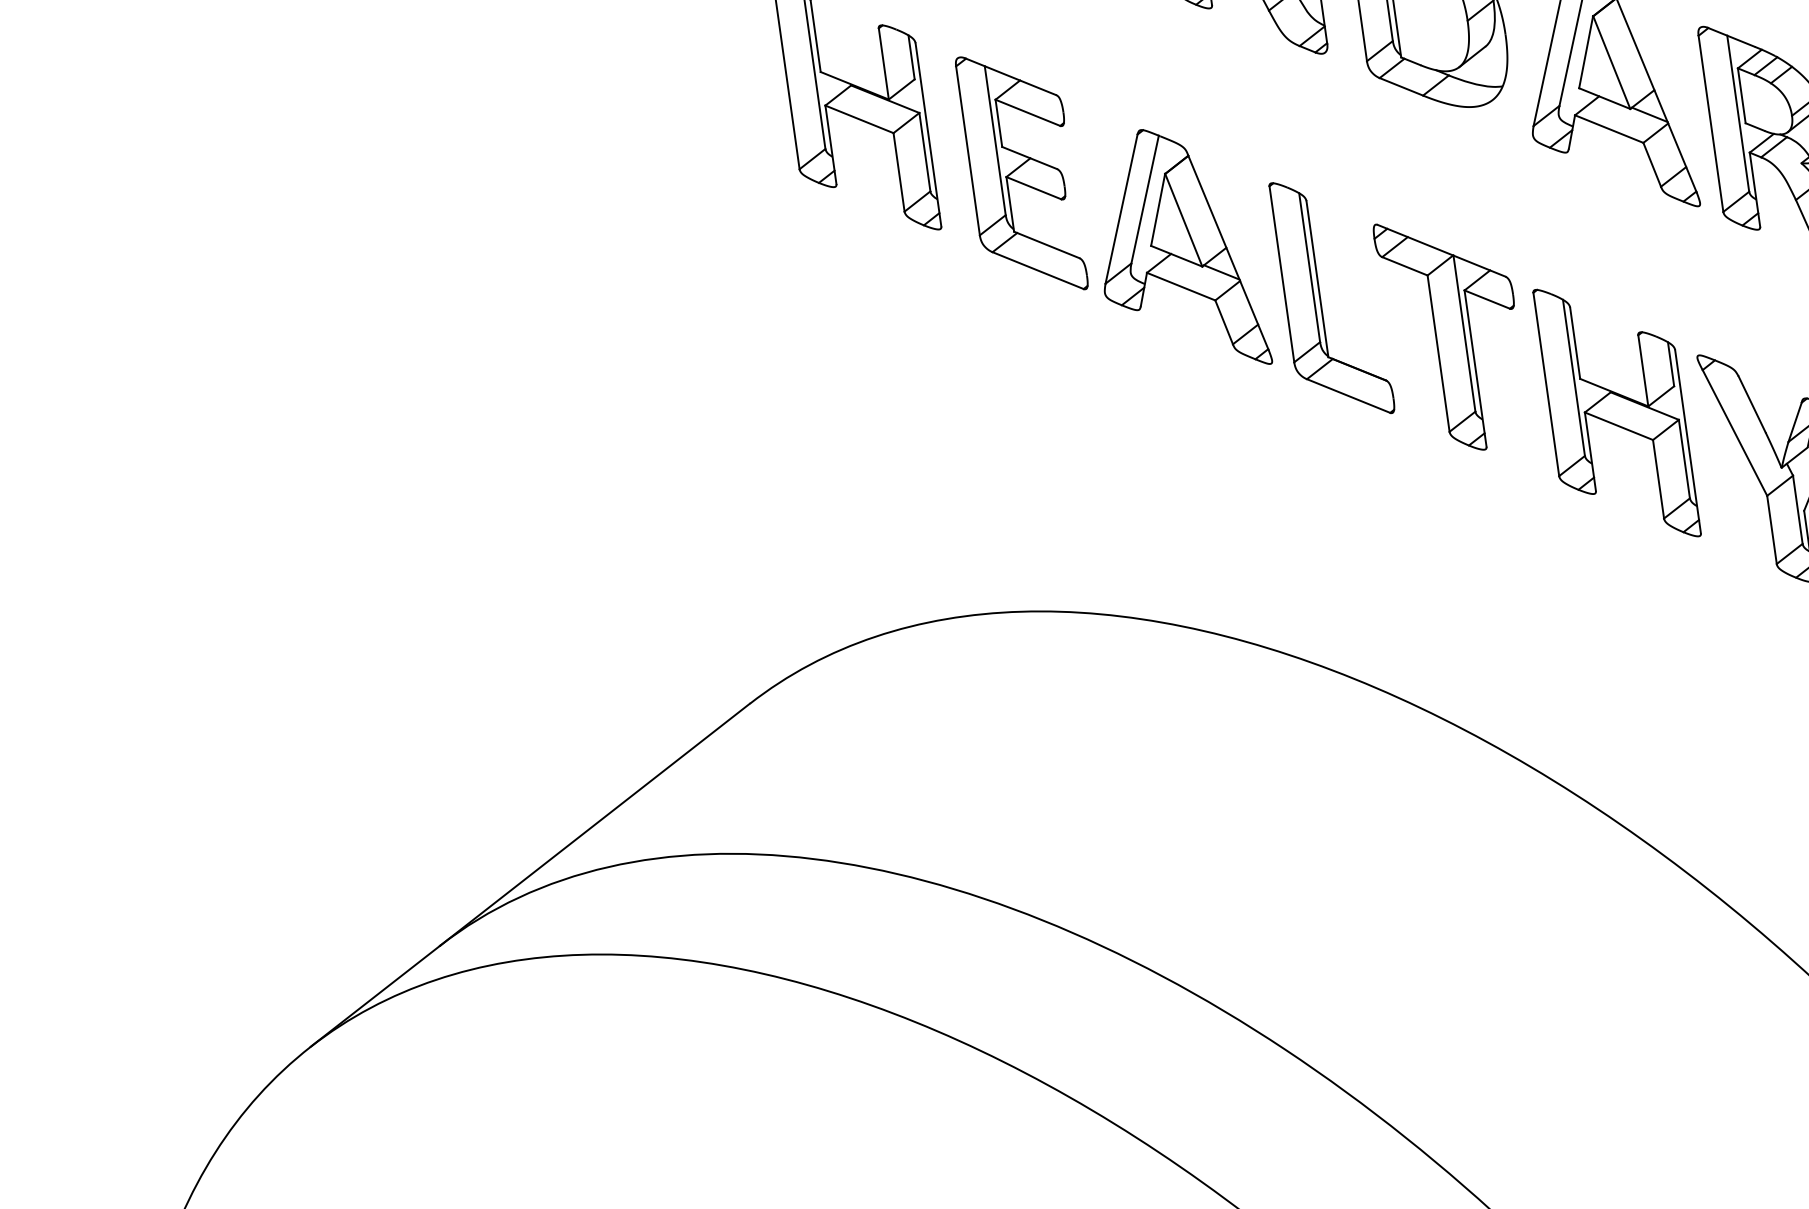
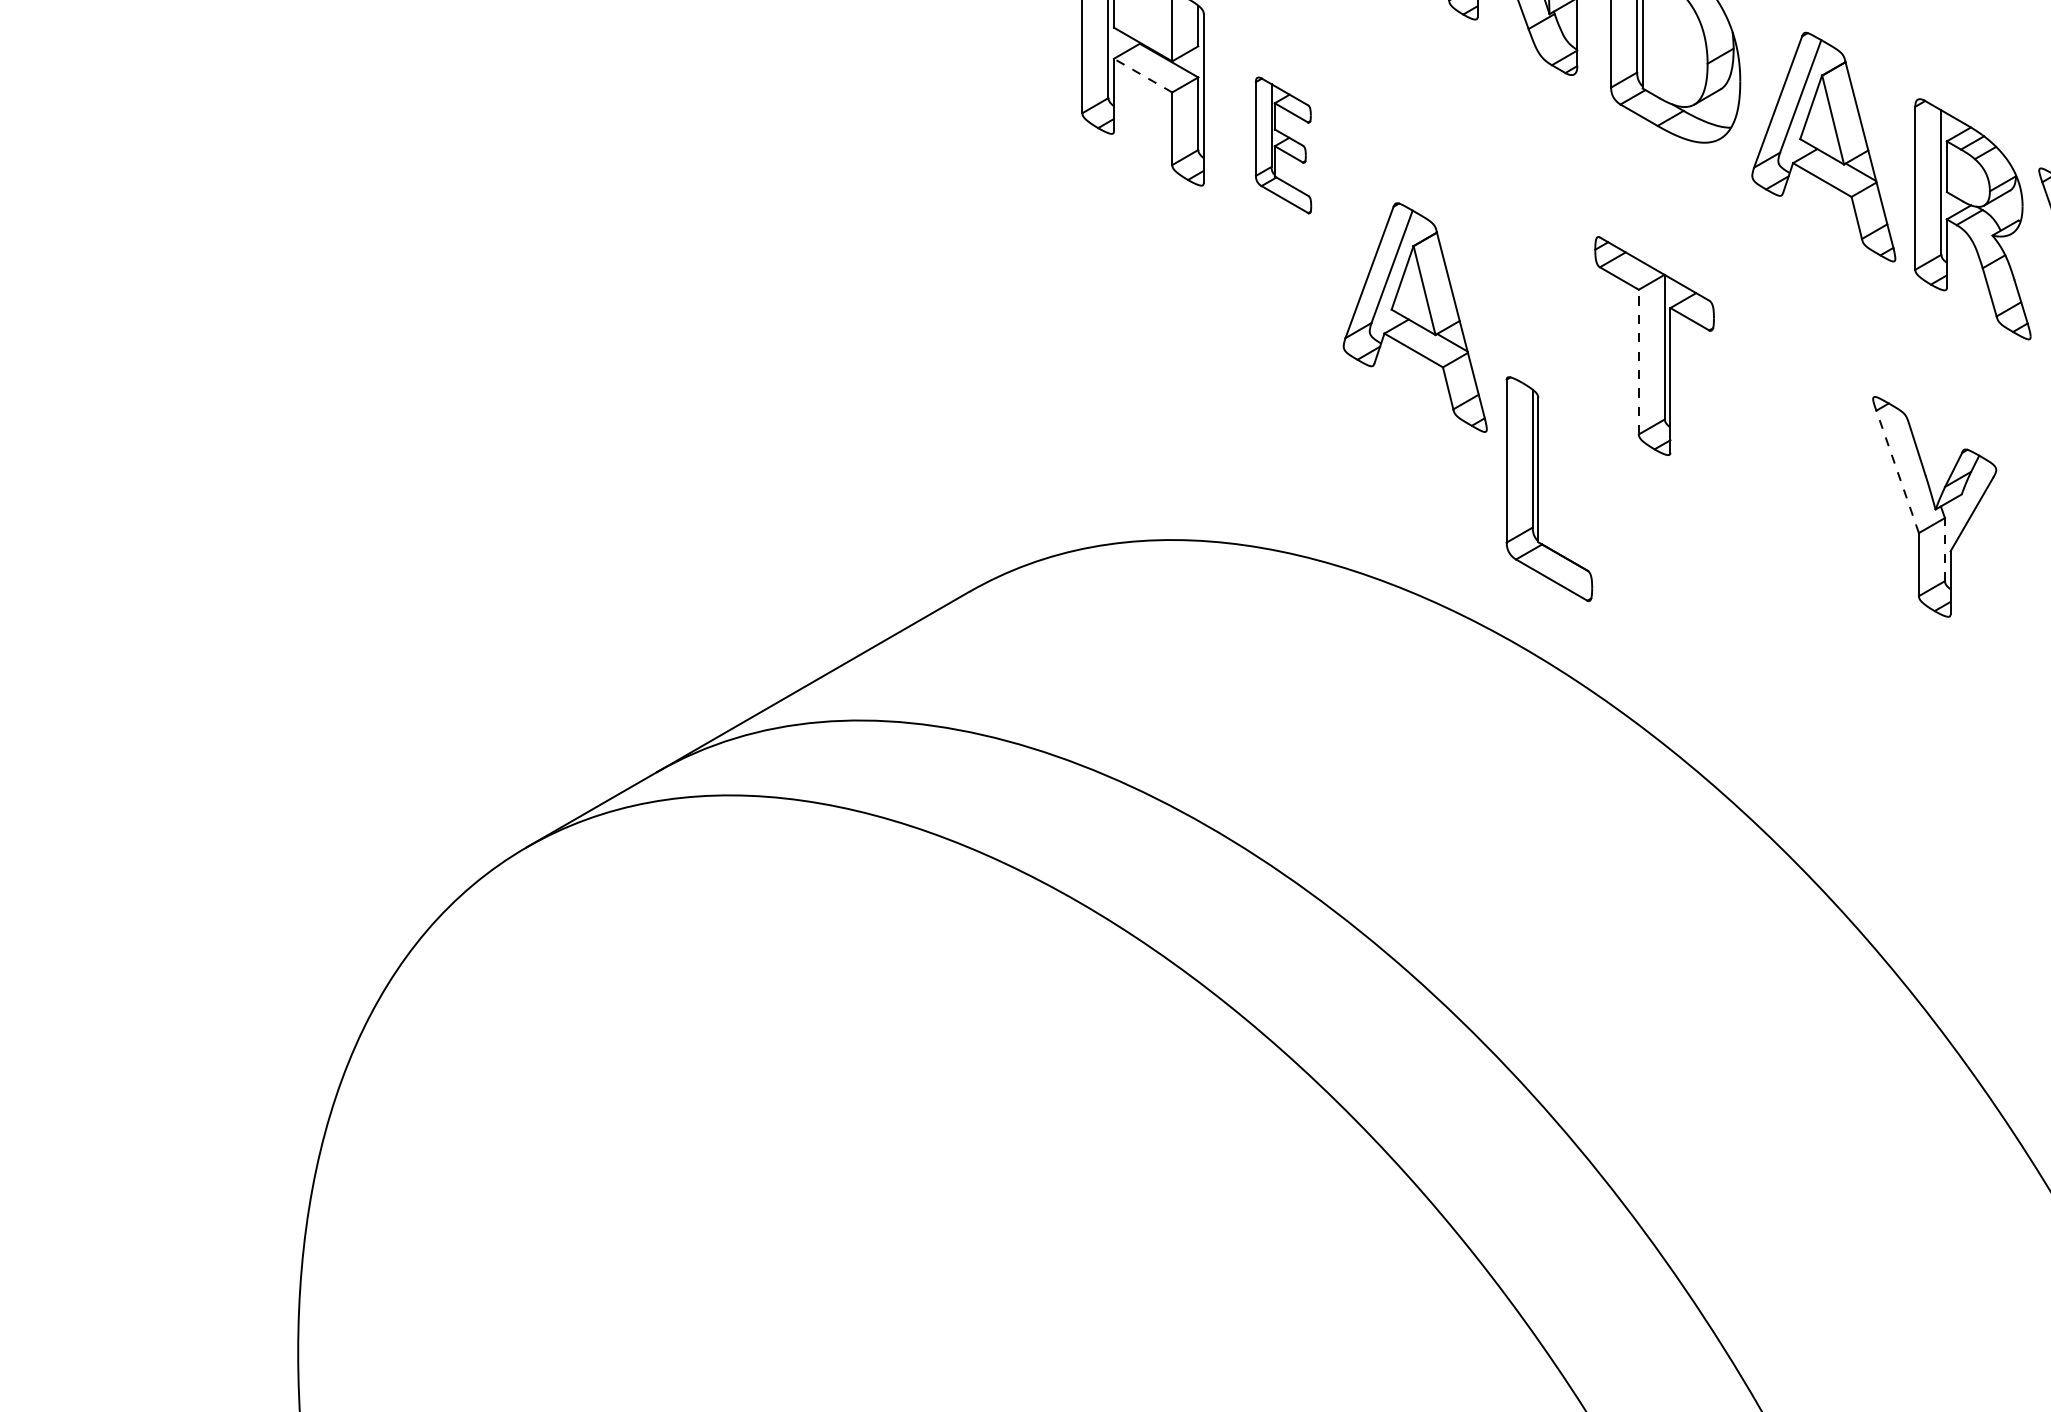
line: (859, 119) -> (1143, 75), solid -> dashed
part: (1021, 173) -> (1283, 145), size x0.6
part: (1177, 250) -> (1414, 317), moved
part: (1320, 299) -> (1538, 488), moved
line: (1438, 353) -> (1638, 361), solid -> dashed
part: (1616, 412) -> (1792, 438), removed
line: (1734, 432) -> (1897, 471), solid -> dashed
line: (1797, 509) -> (1944, 549), solid -> dashed

